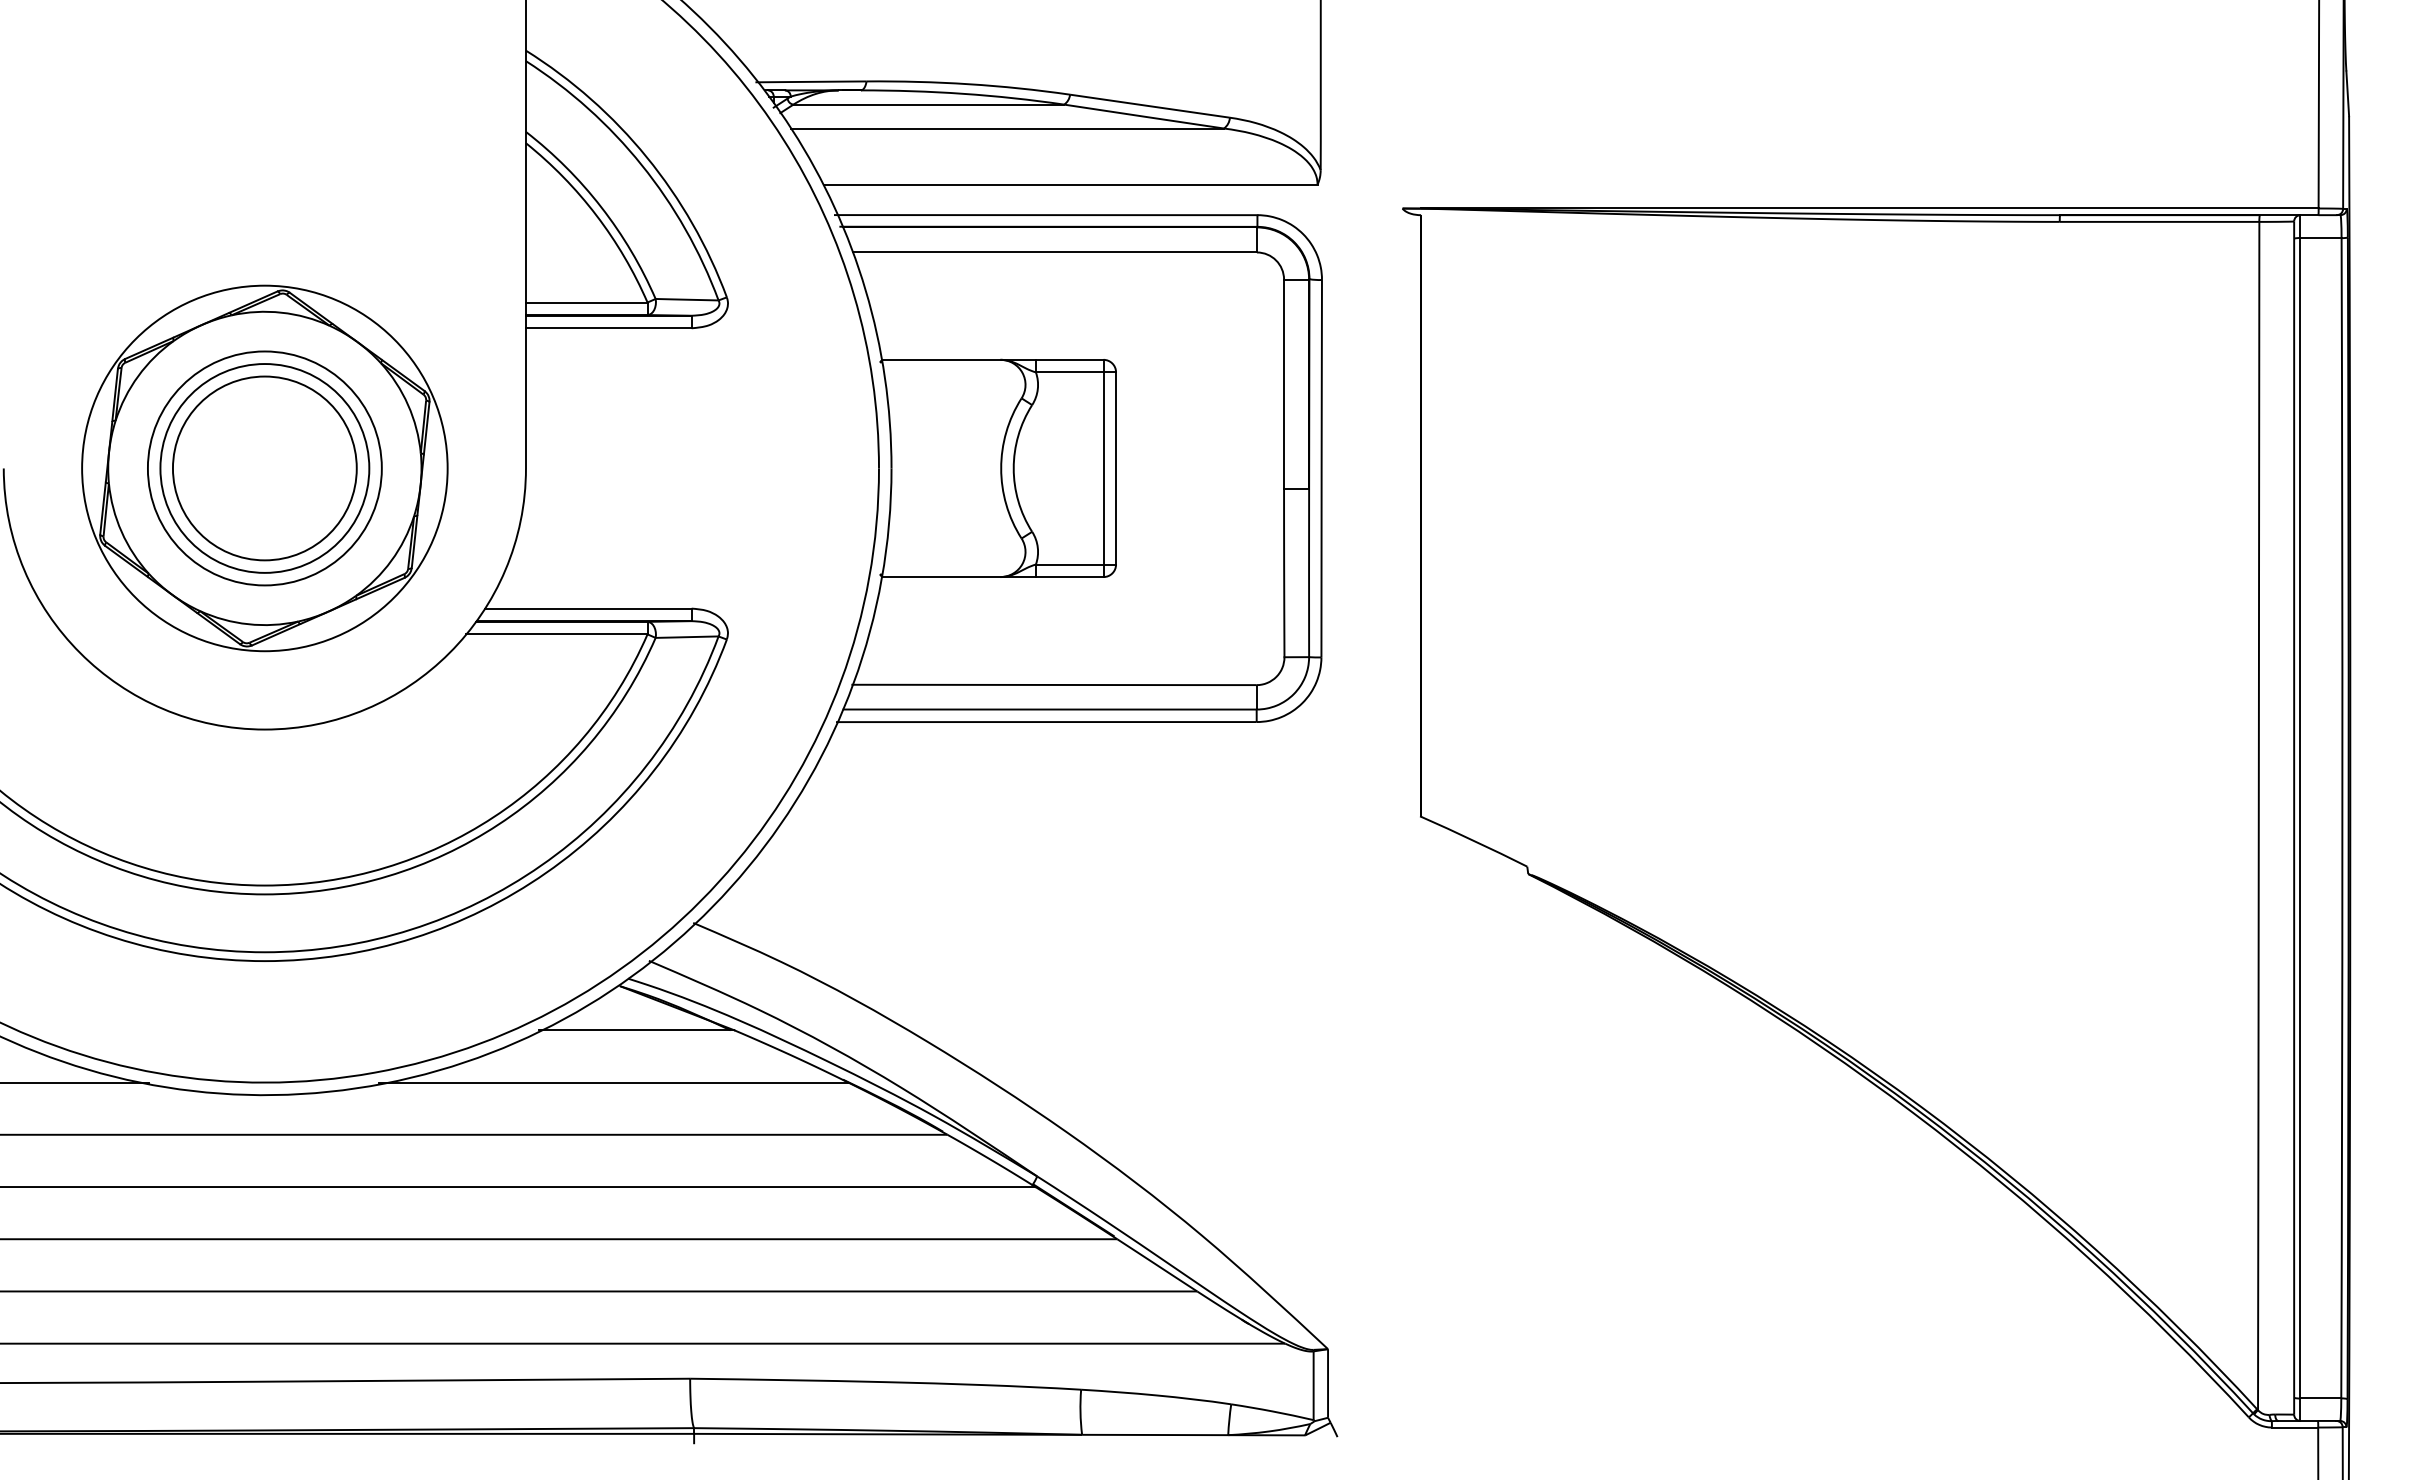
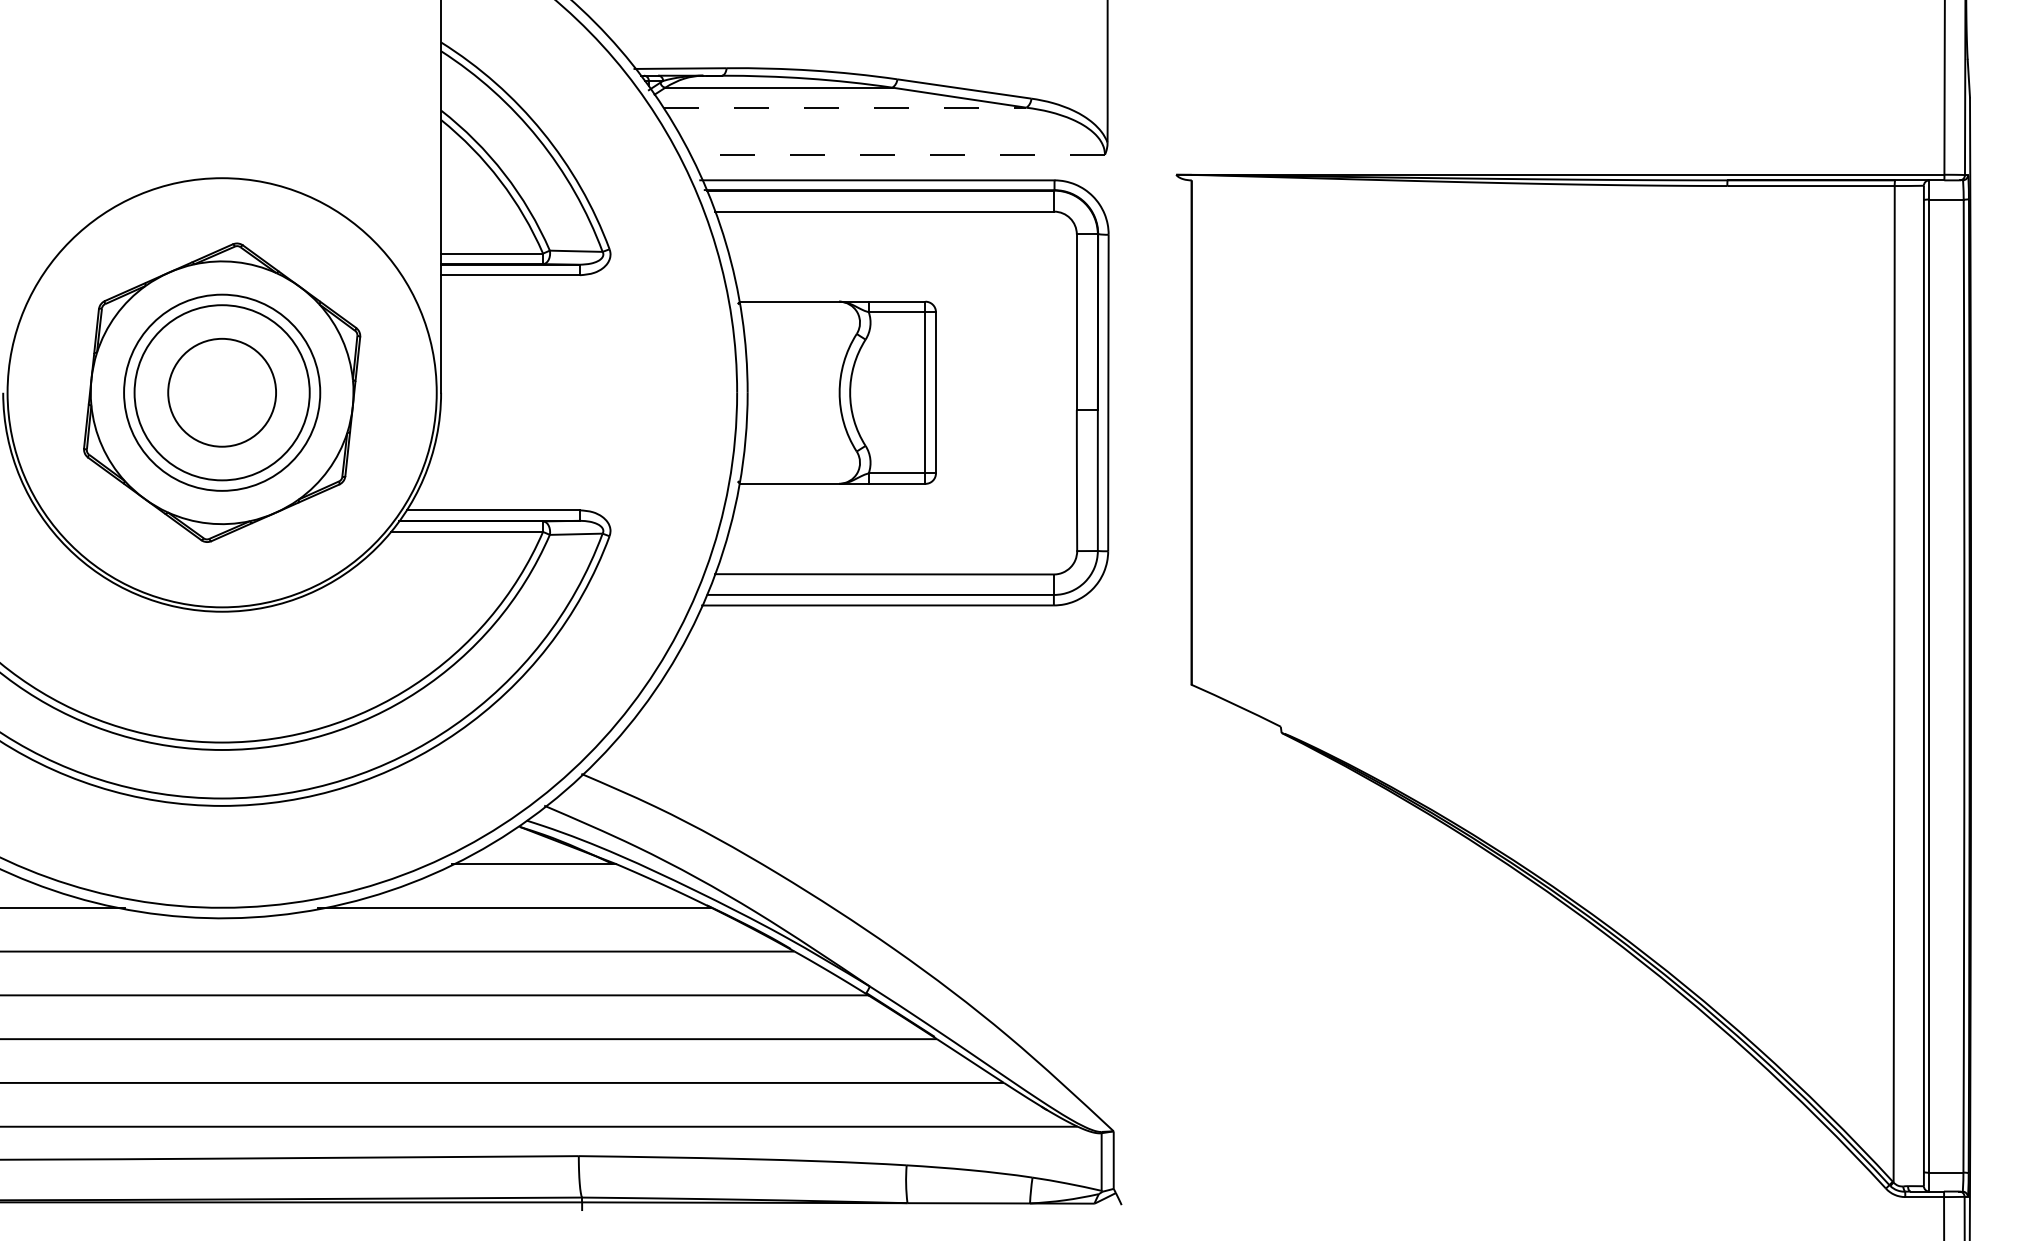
line: (1008, 128) -> (845, 107), solid -> dashed
line: (1070, 184) -> (897, 154), solid -> dashed
circle: (264, 468) -> (221, 392), size x0.7
circle: (264, 468) -> (221, 392), size x1.4

